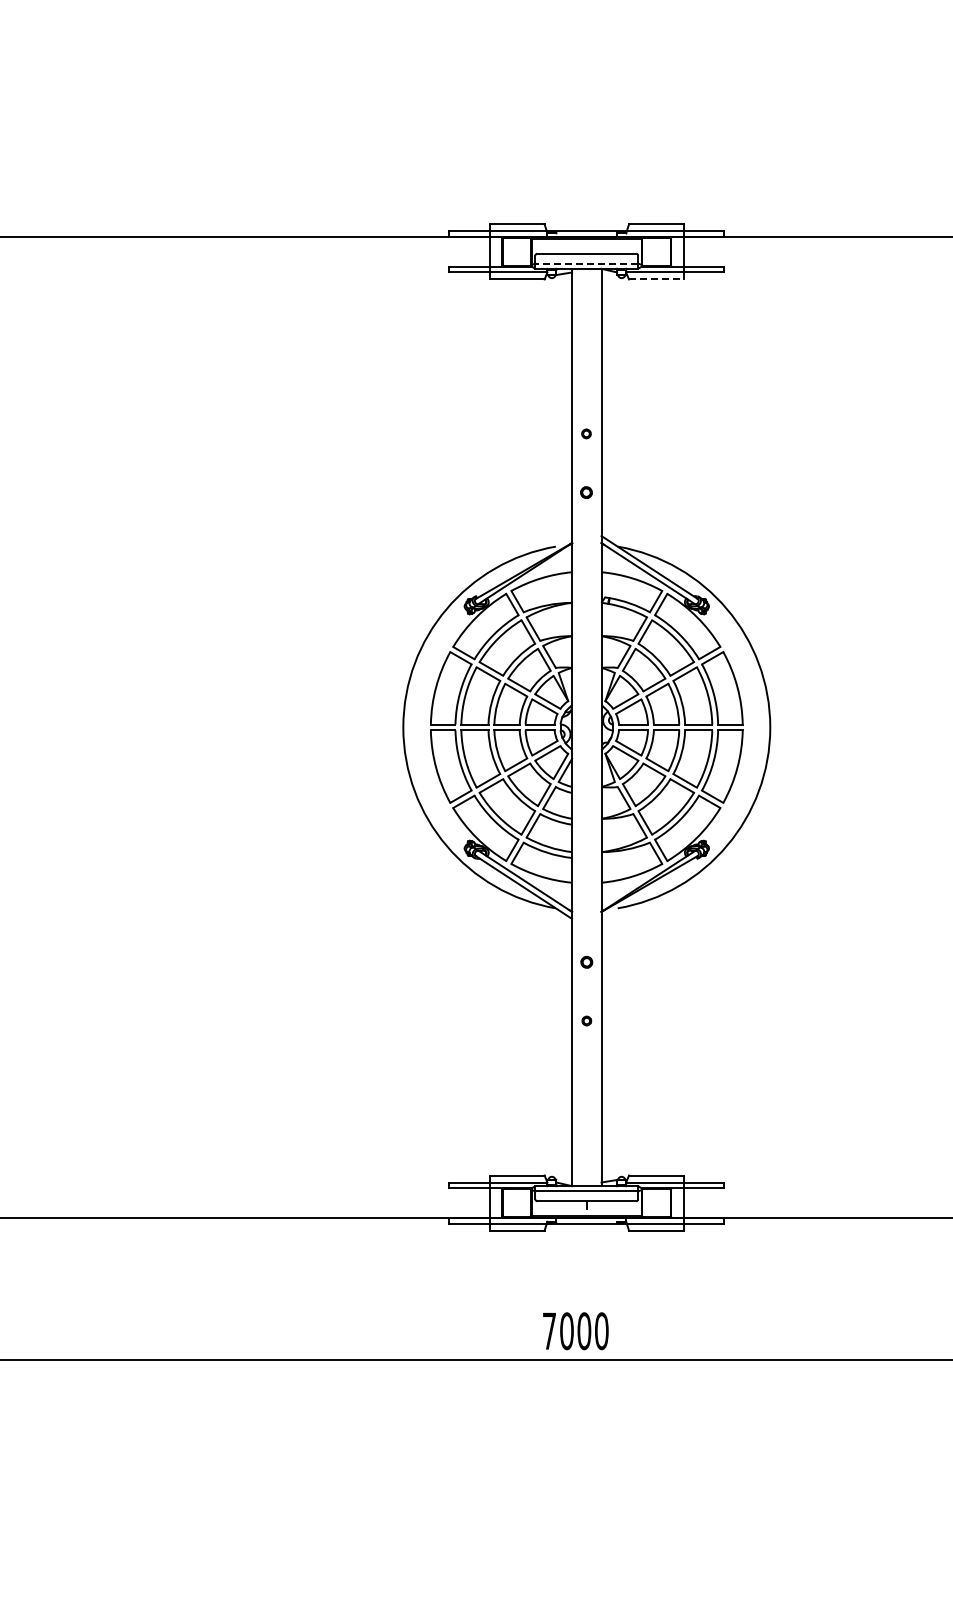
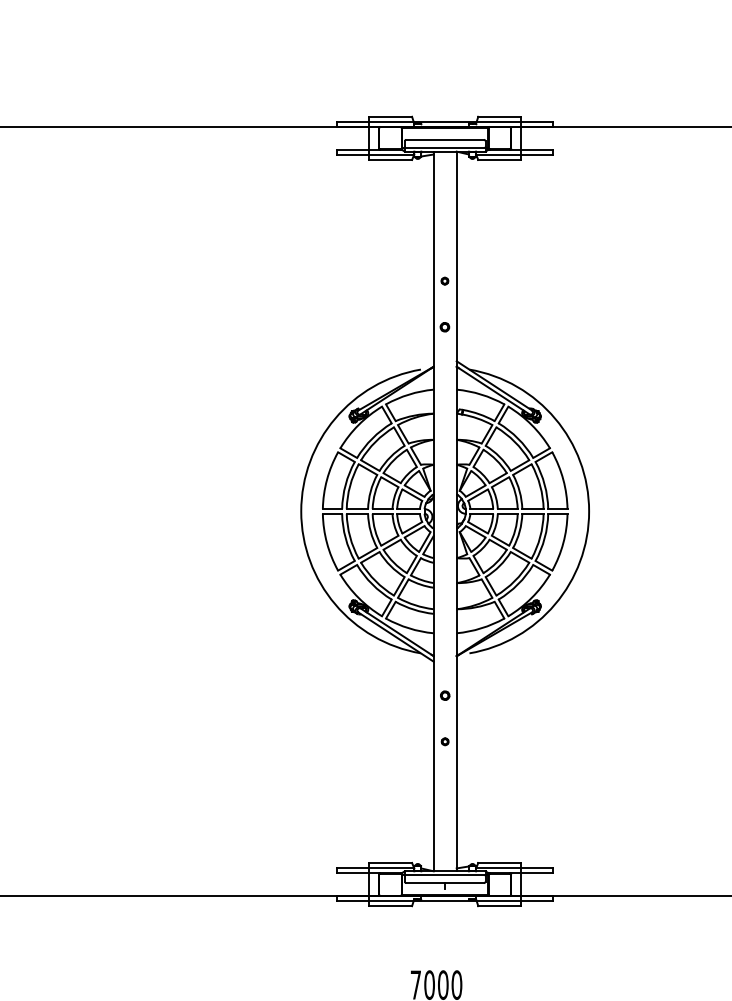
line: (586, 263) -> (444, 147), dashed -> solid
line: (656, 279) -> (499, 160), dashed -> solid

